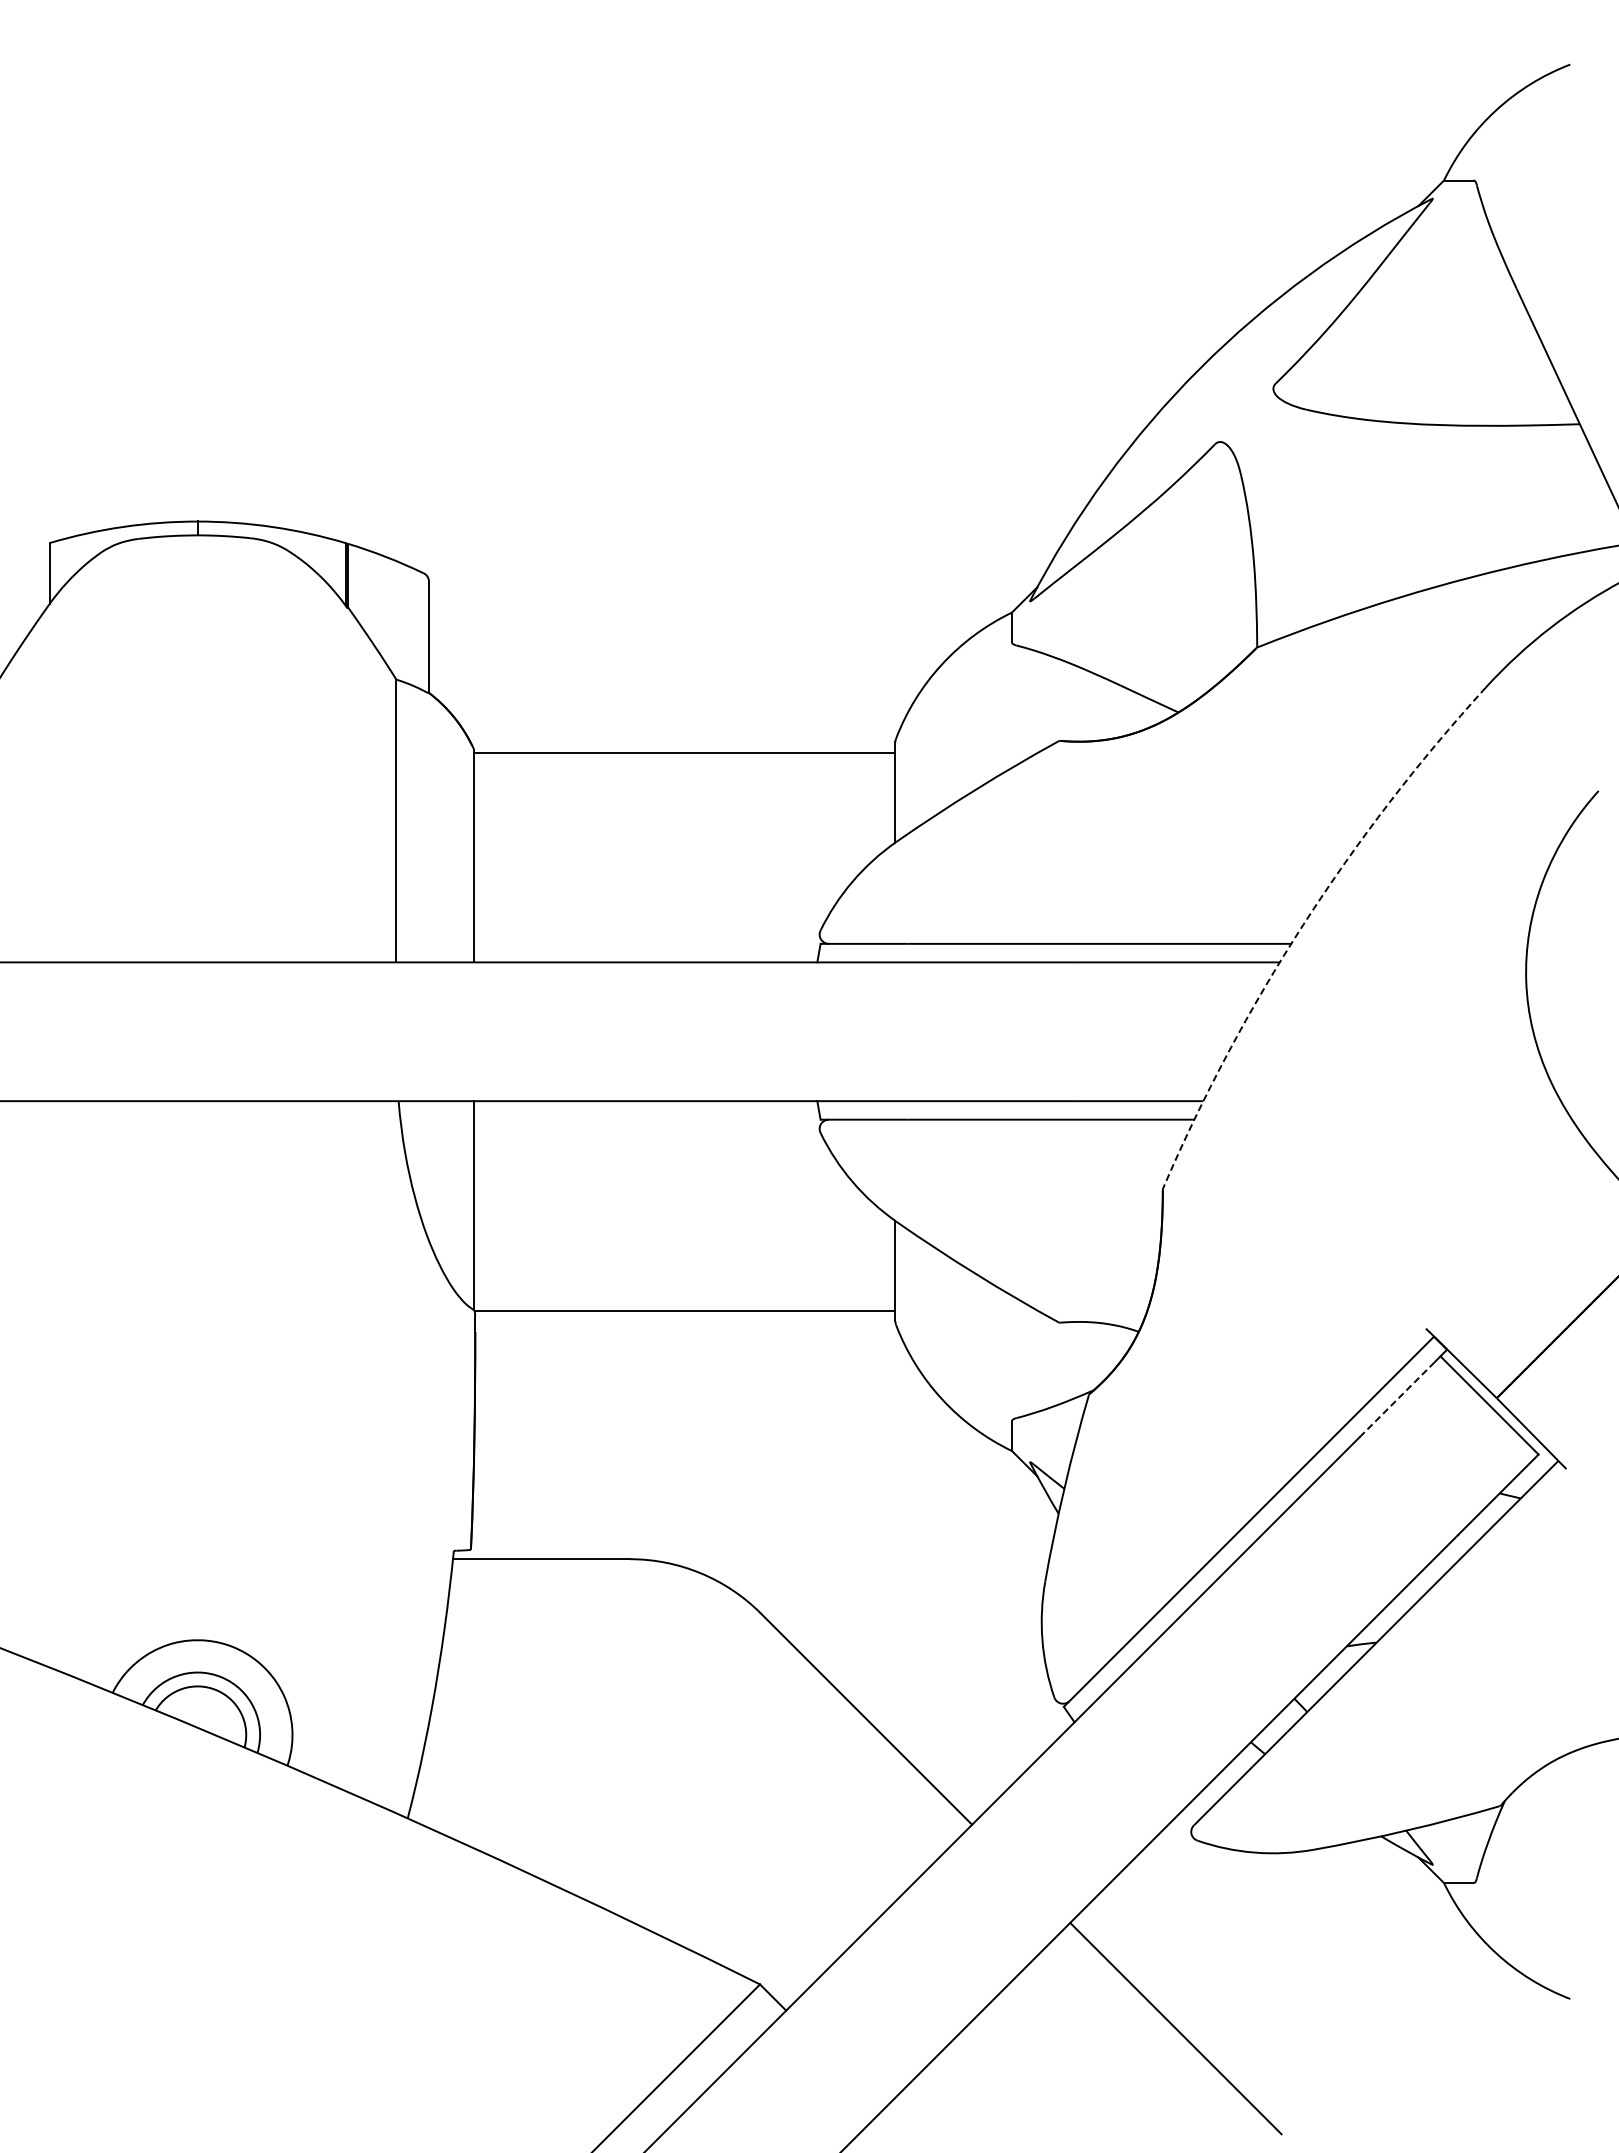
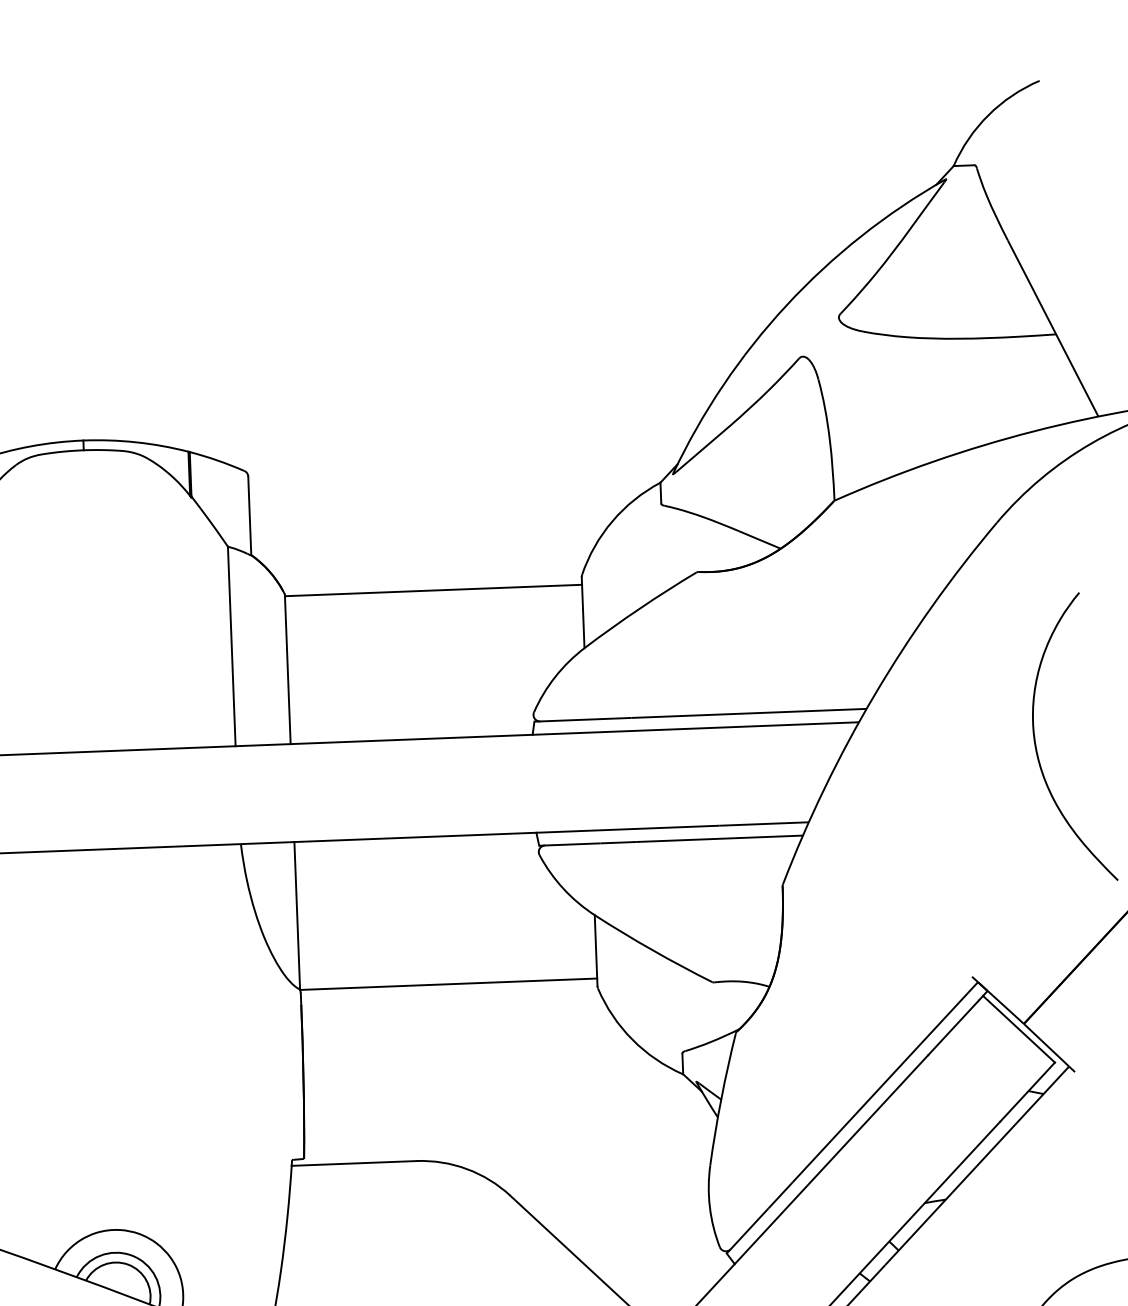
arc: (1303, 924) -> (874, 694), dashed -> solid
line: (1396, 1399) -> (953, 1027), dashed -> solid

